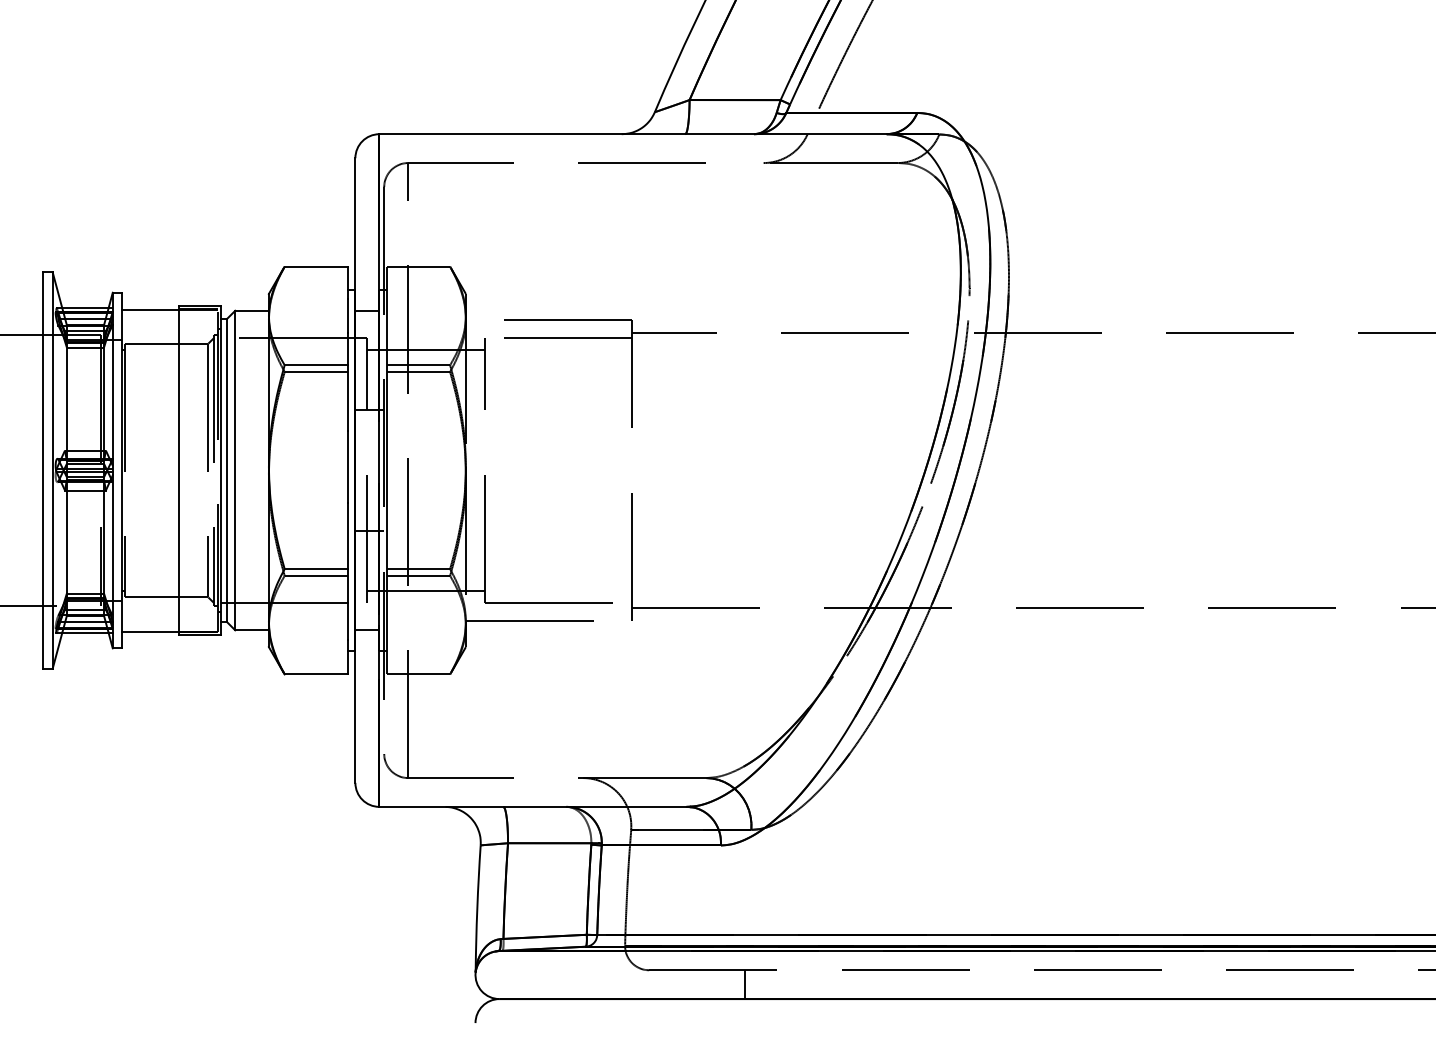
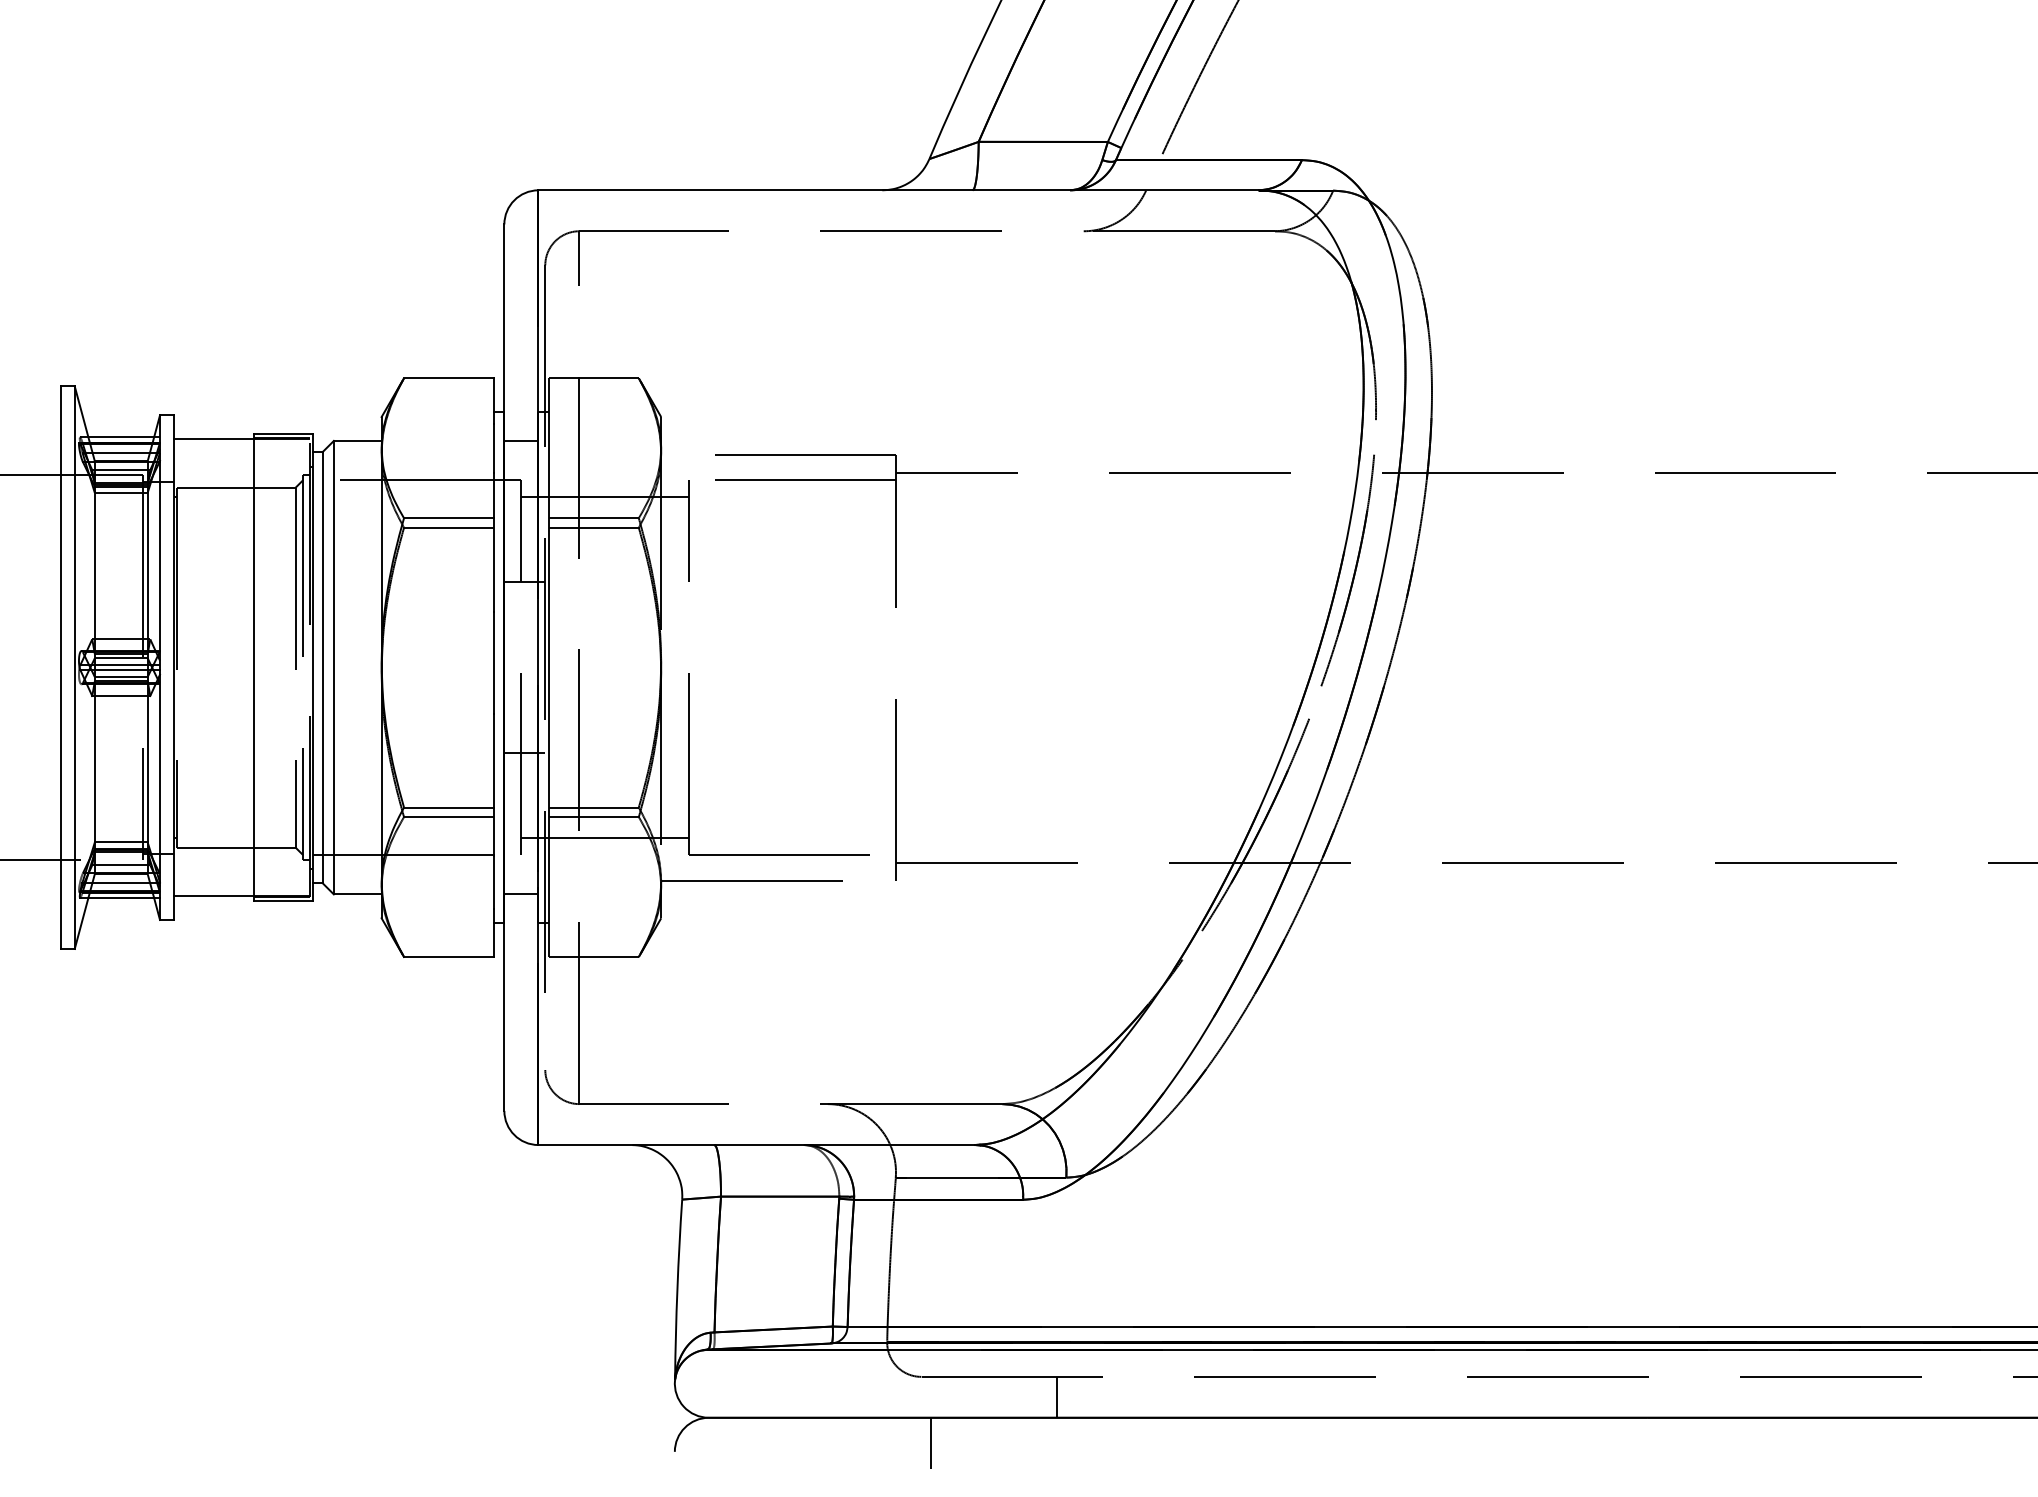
line: (655, 1016) -> (930, 1442), added

